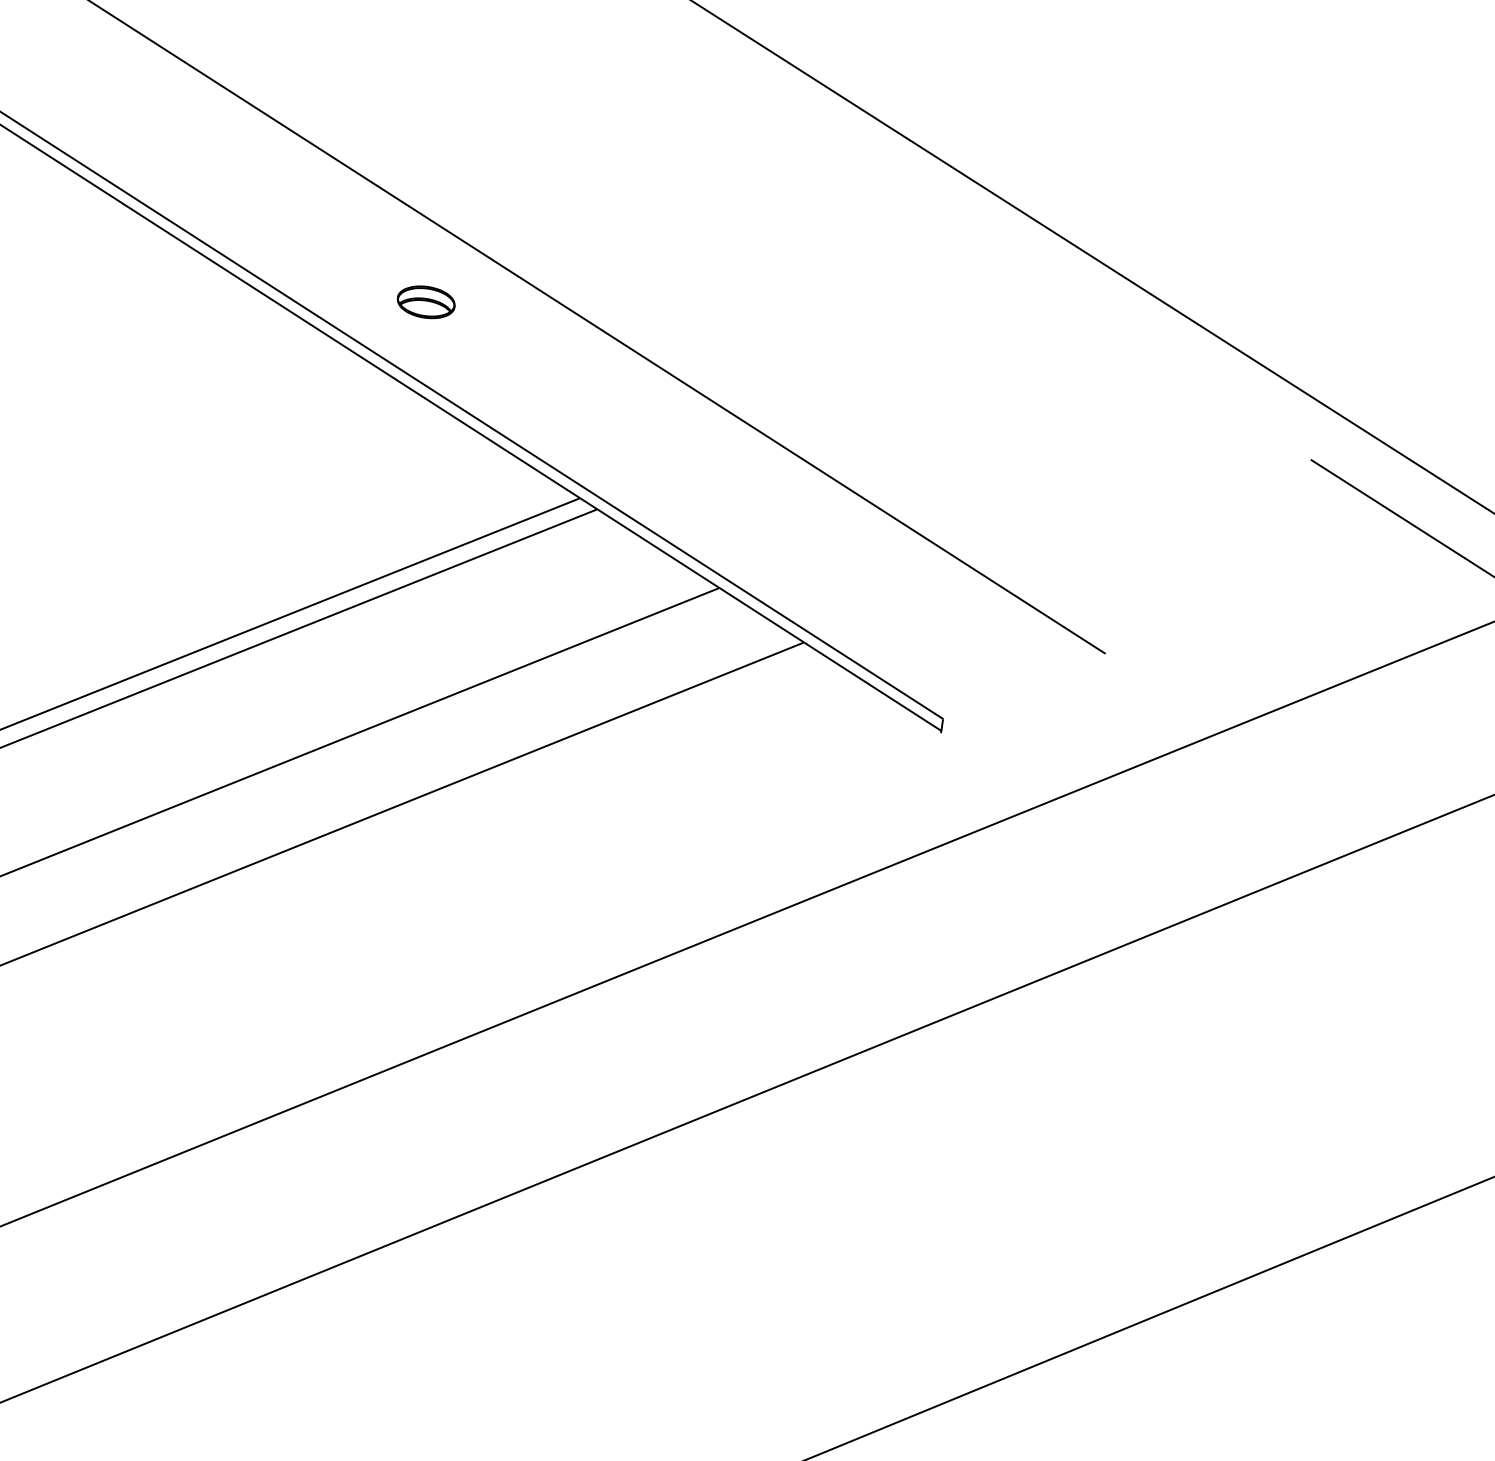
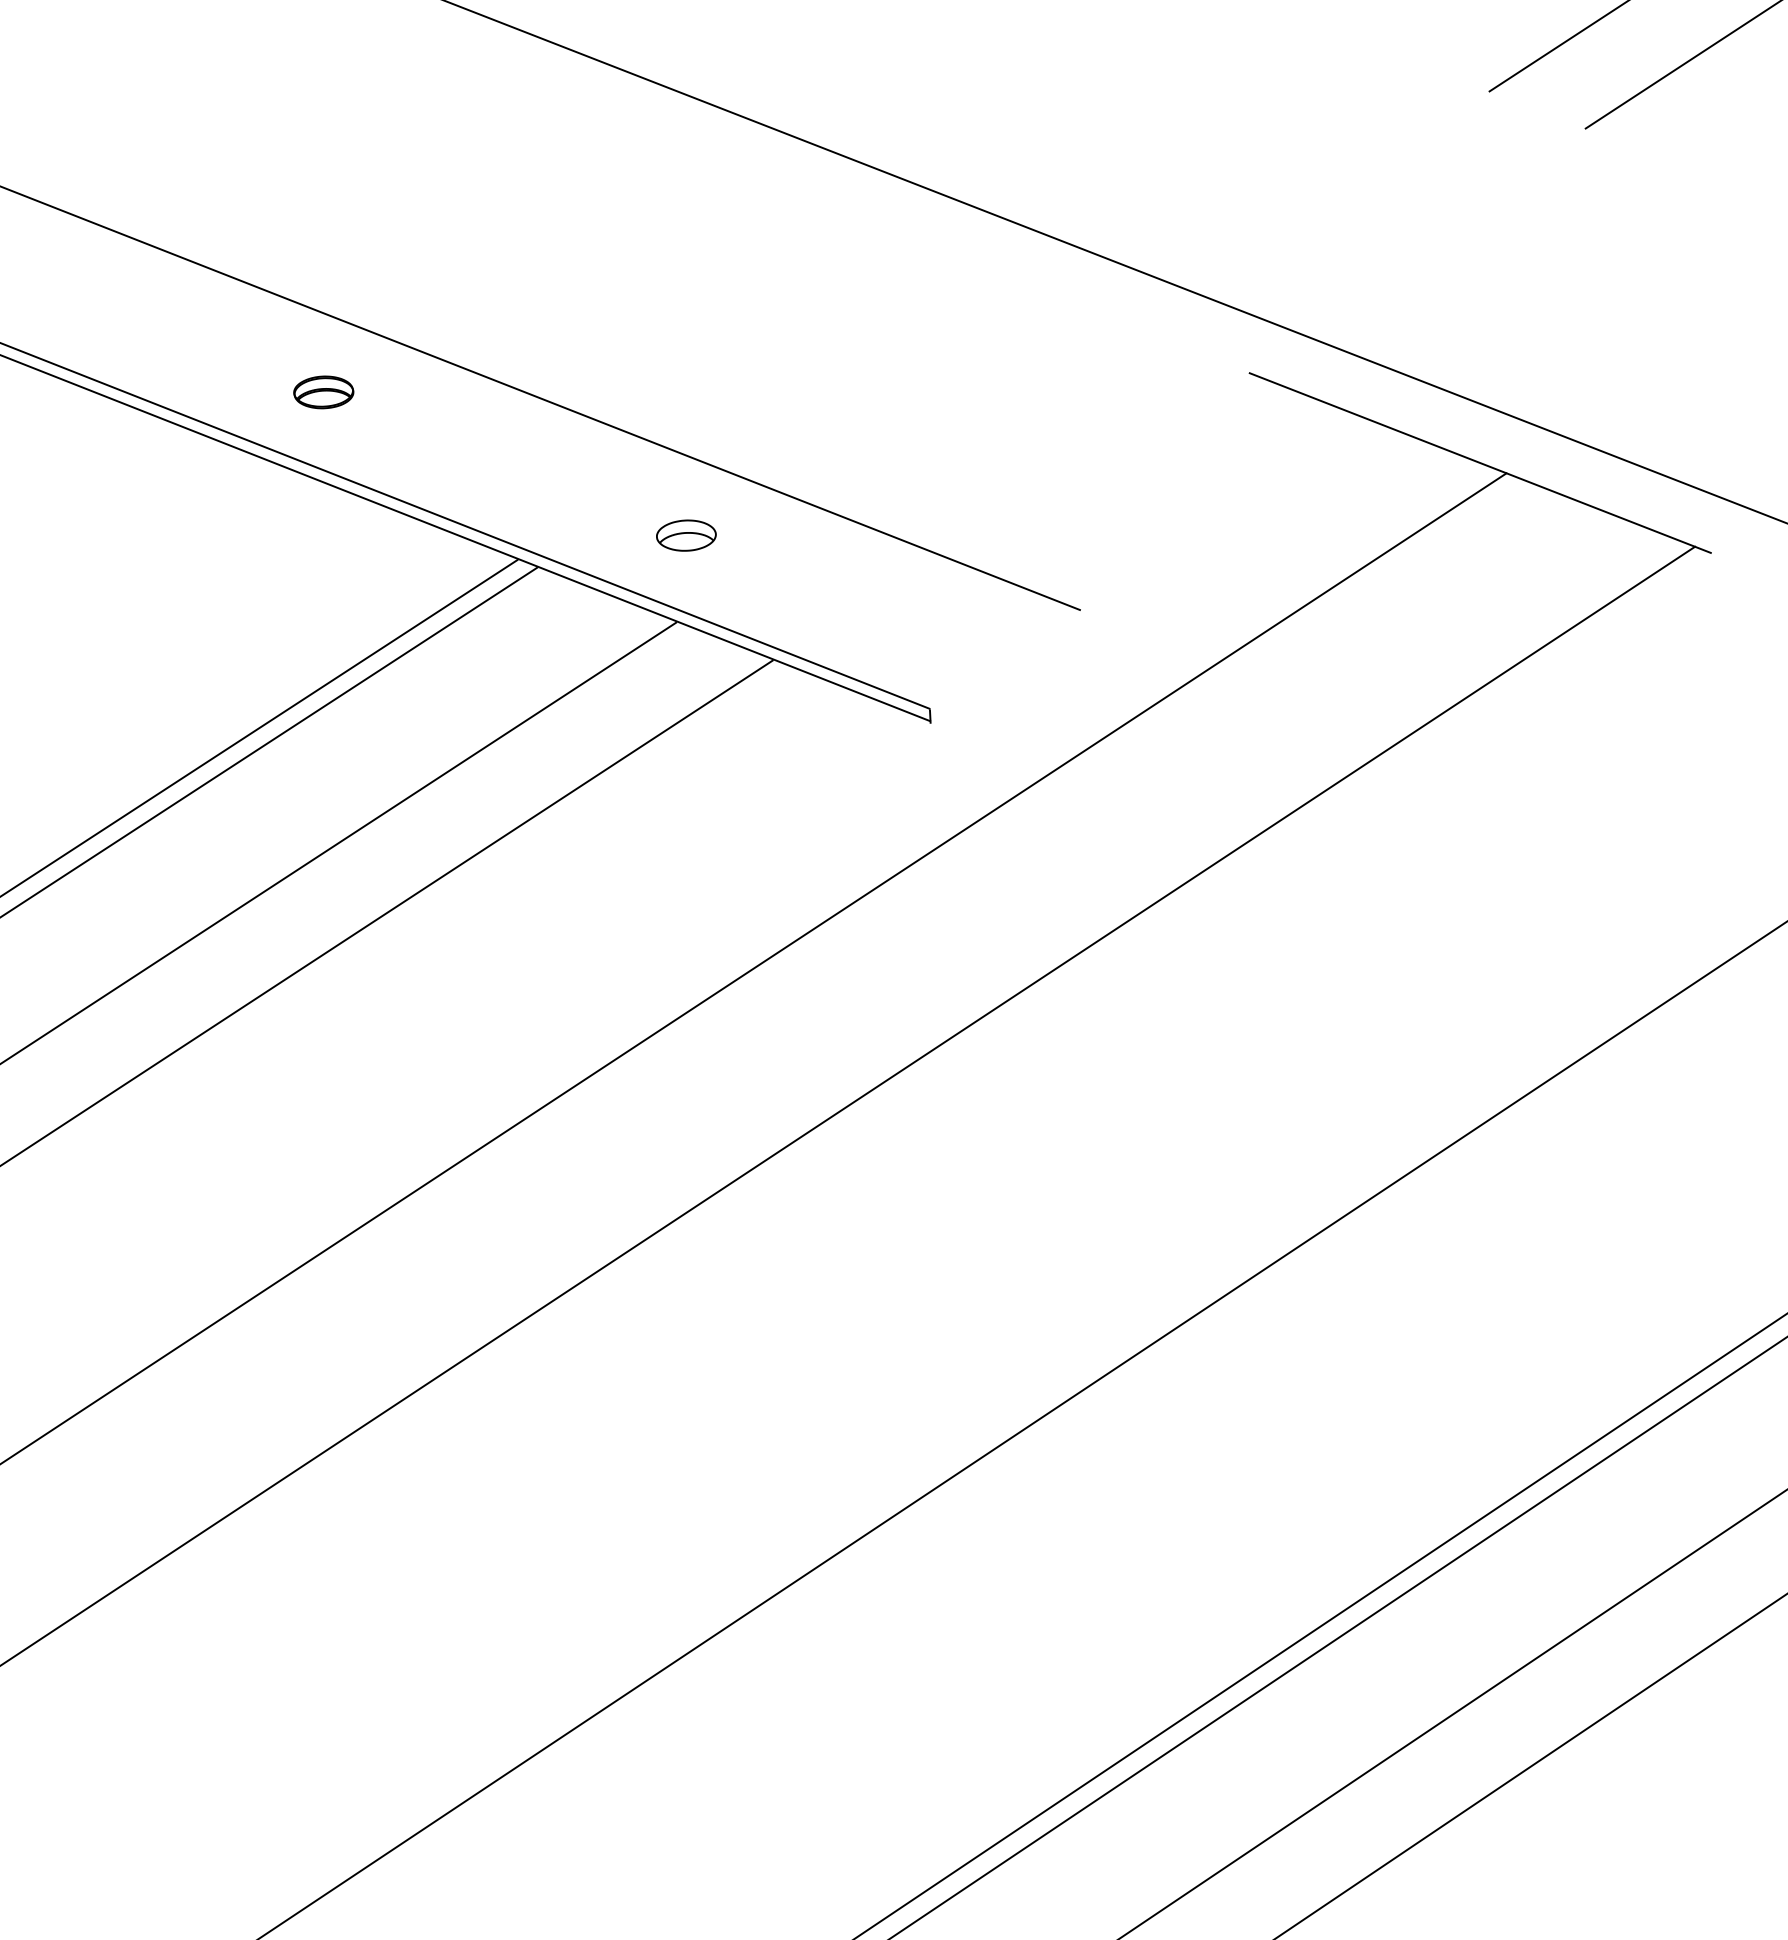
part: (744, 507) -> (686, 535), added

